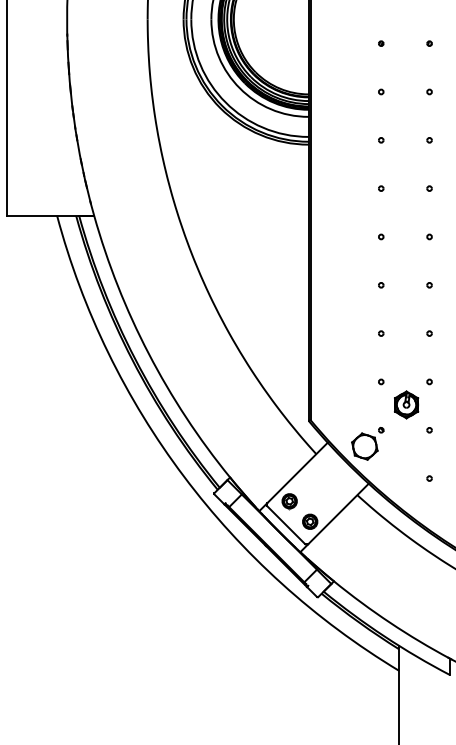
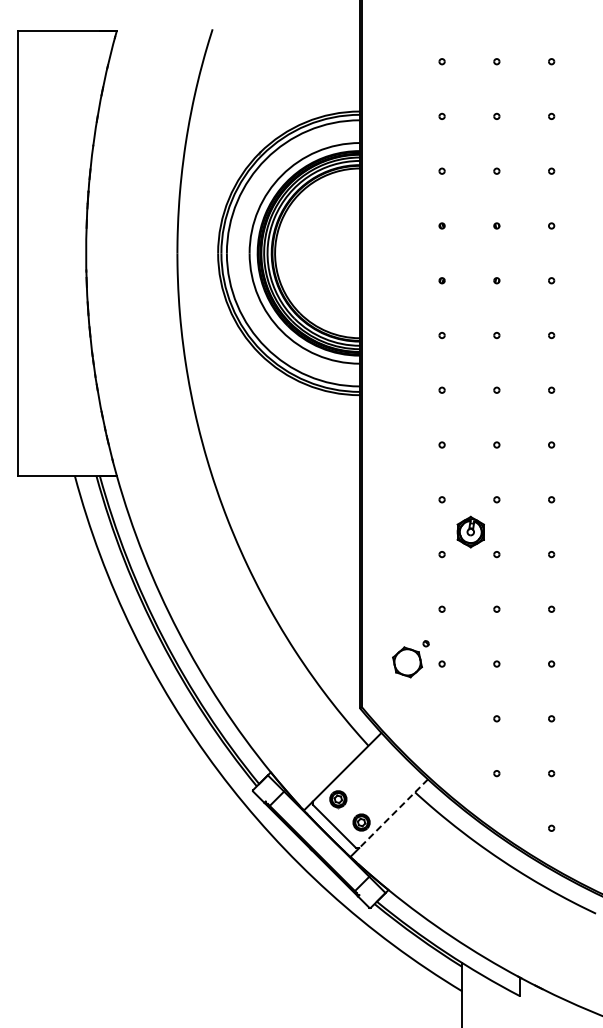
part: (406, 404) -> (470, 531), moved
part: (367, 444) -> (410, 659), moved
line: (338, 513) -> (393, 813), solid -> dashed

